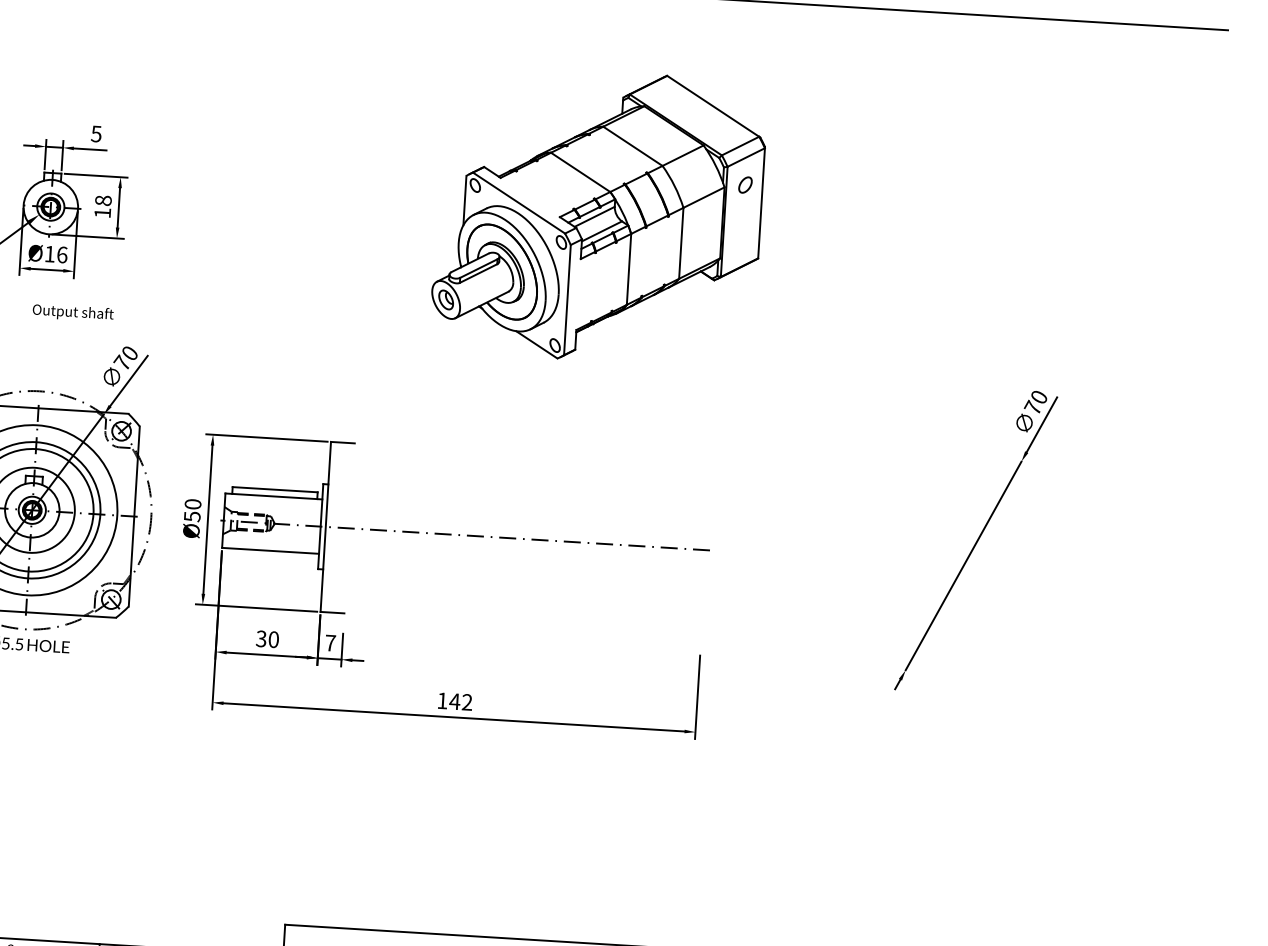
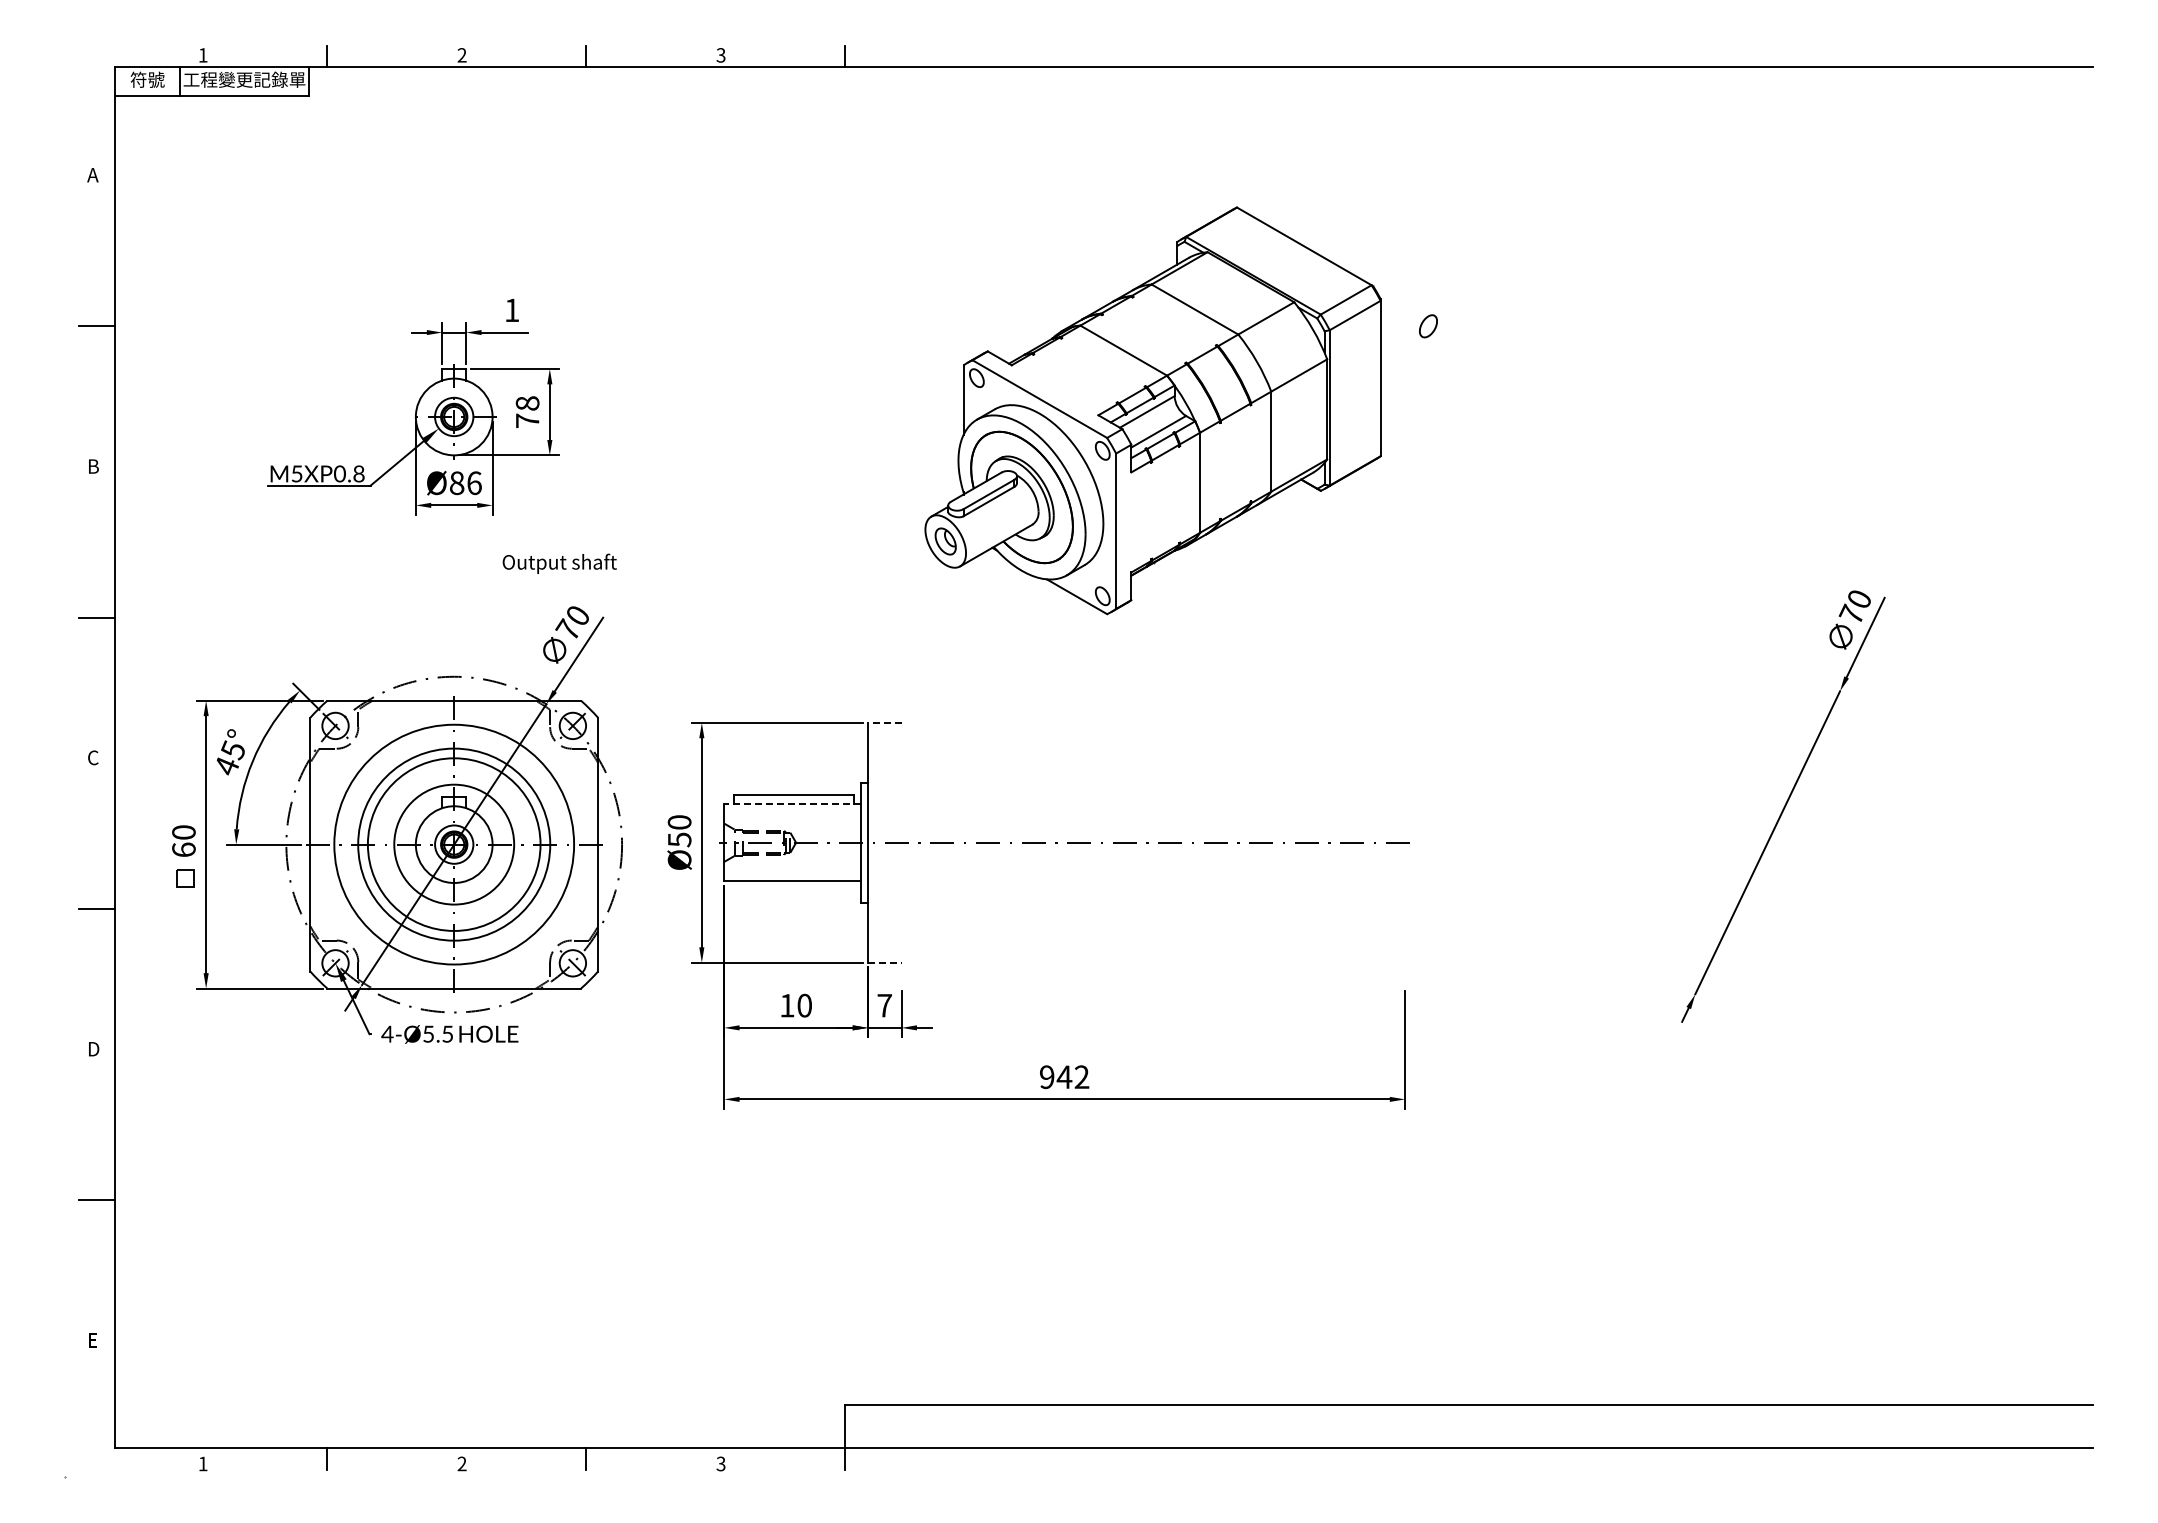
text: (96, 134) -> (511, 310), 5 -> 1
text: (102, 212) -> (527, 420), 18 -> 78
part: (598, 216) -> (1152, 410), moved
text: (50, 254) -> (457, 483), Ø16 -> Ø86
text: (73, 312) -> (559, 563), moved
line: (342, 442) -> (884, 722), solid -> dashed
line: (273, 496) -> (792, 804), solid -> dashed
line: (332, 612) -> (884, 962), solid -> dashed
text: (260, 638) -> (786, 1005), 30 -> 10
text: (442, 701) -> (1047, 1077), 142 -> 942

